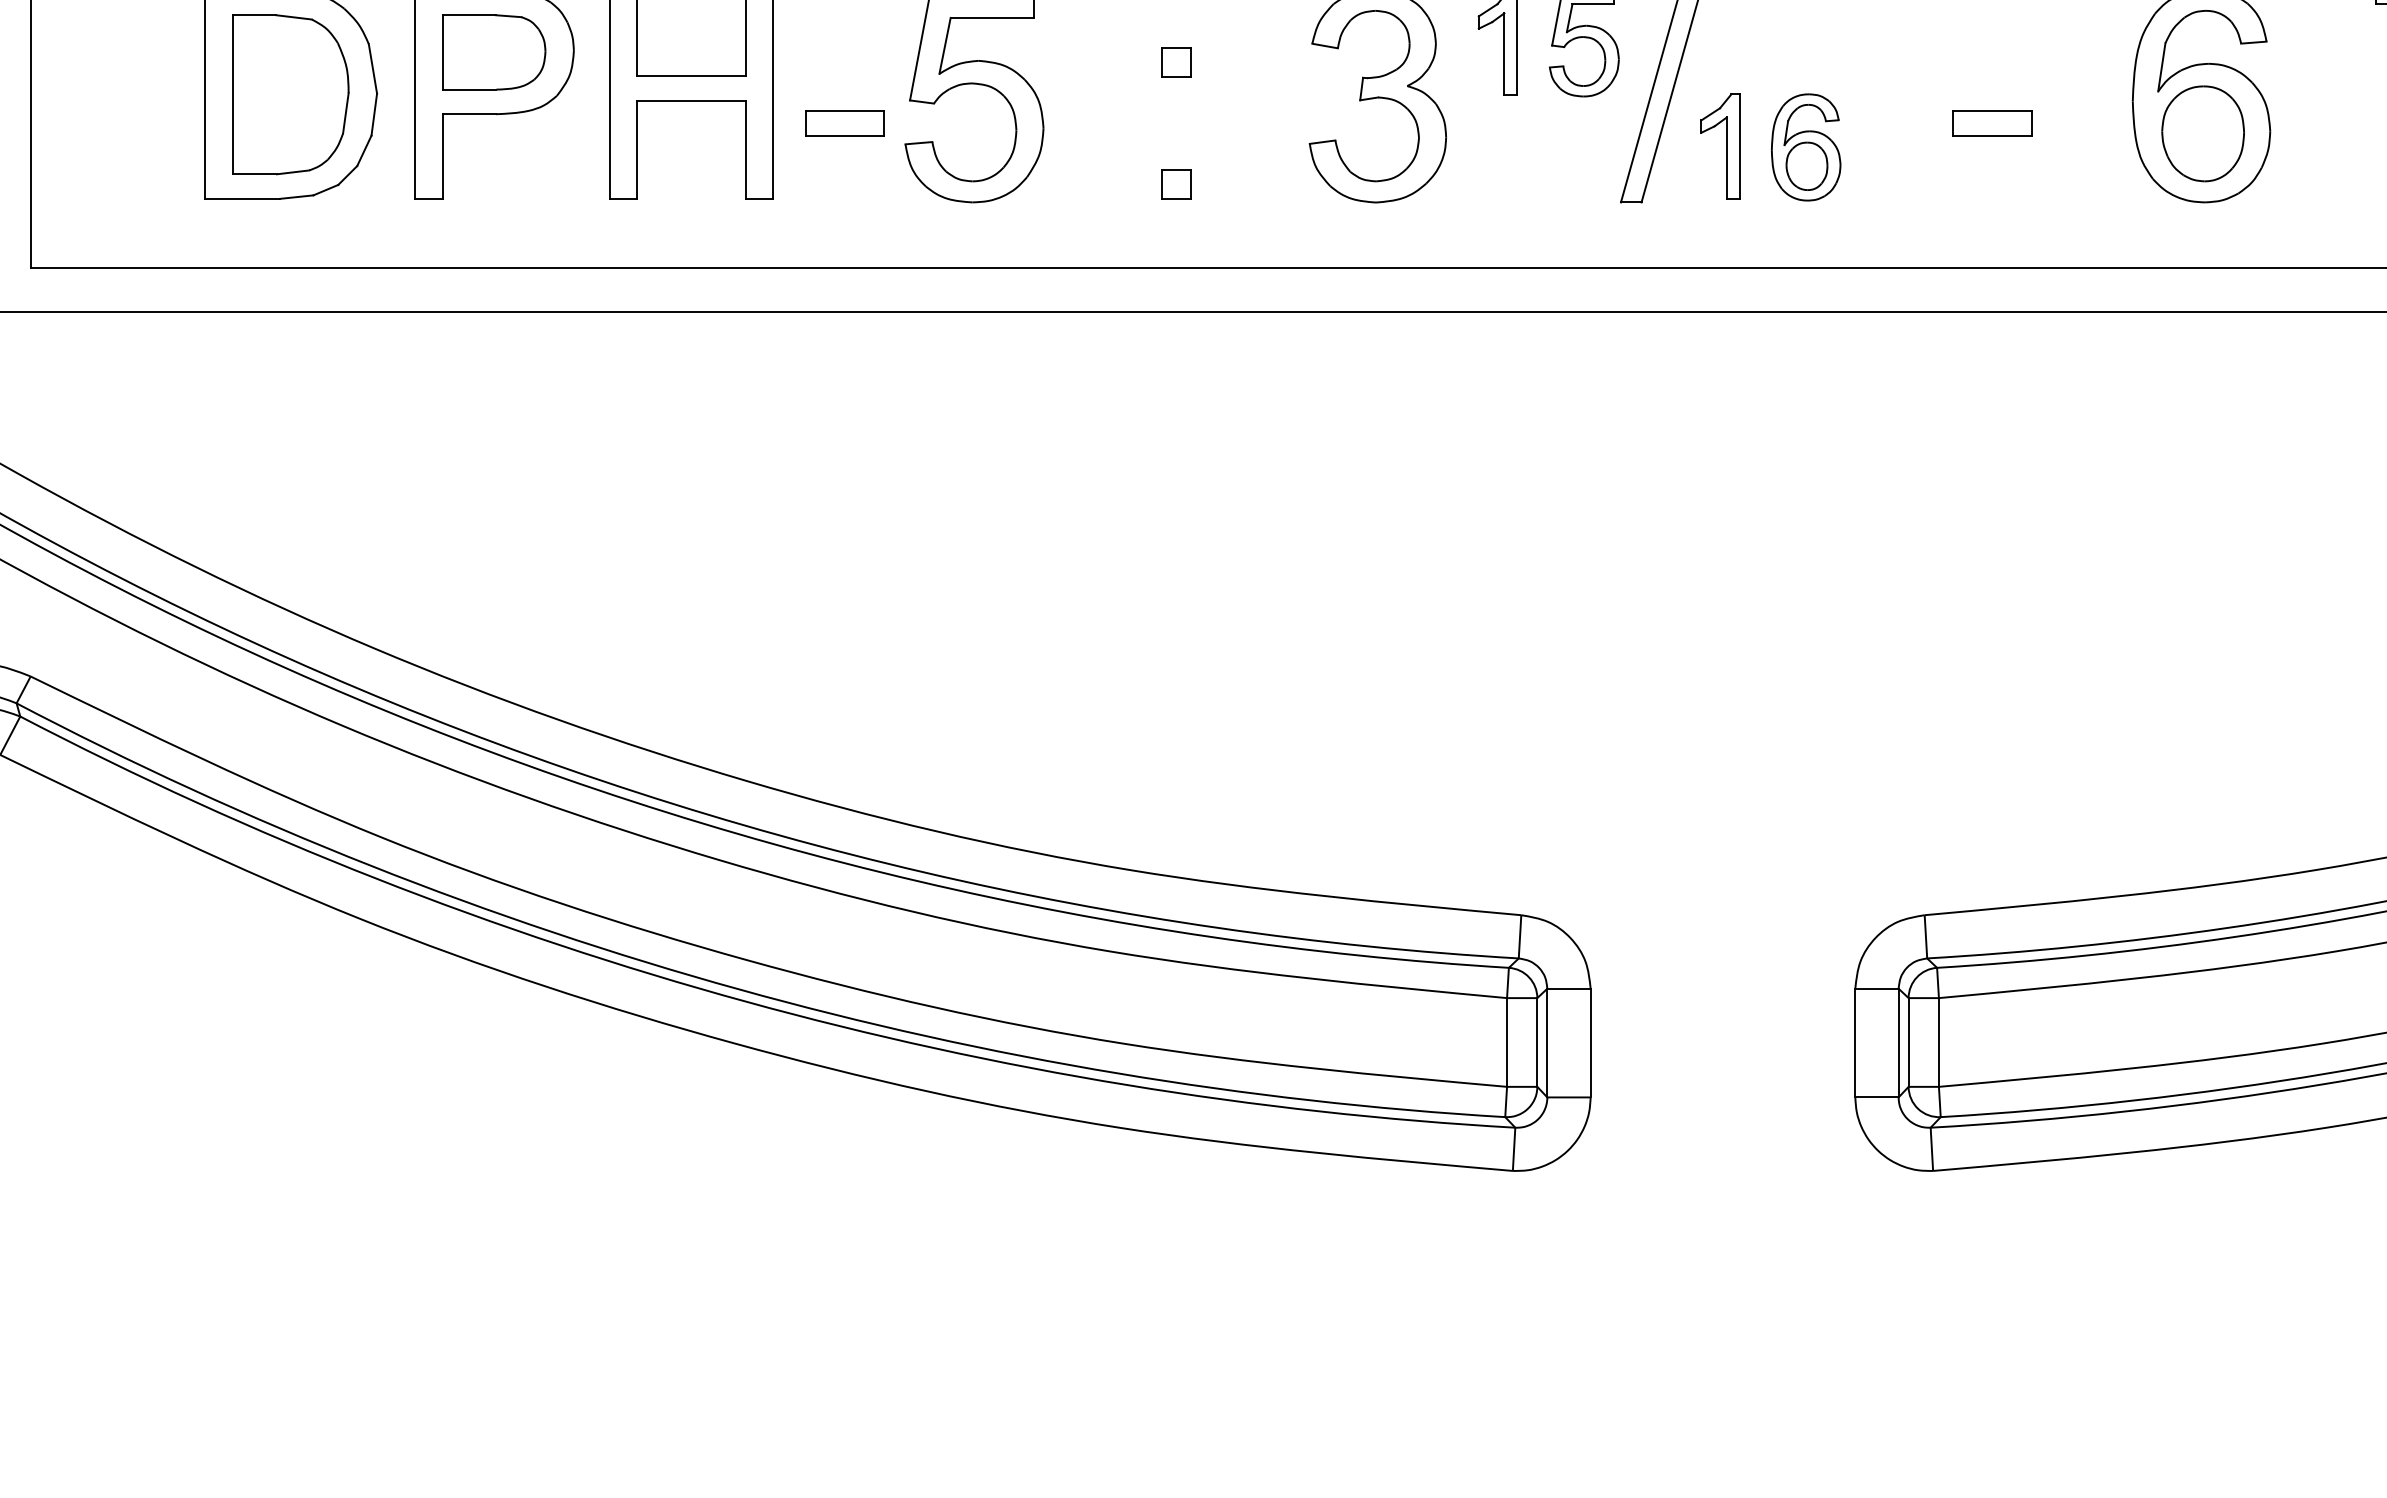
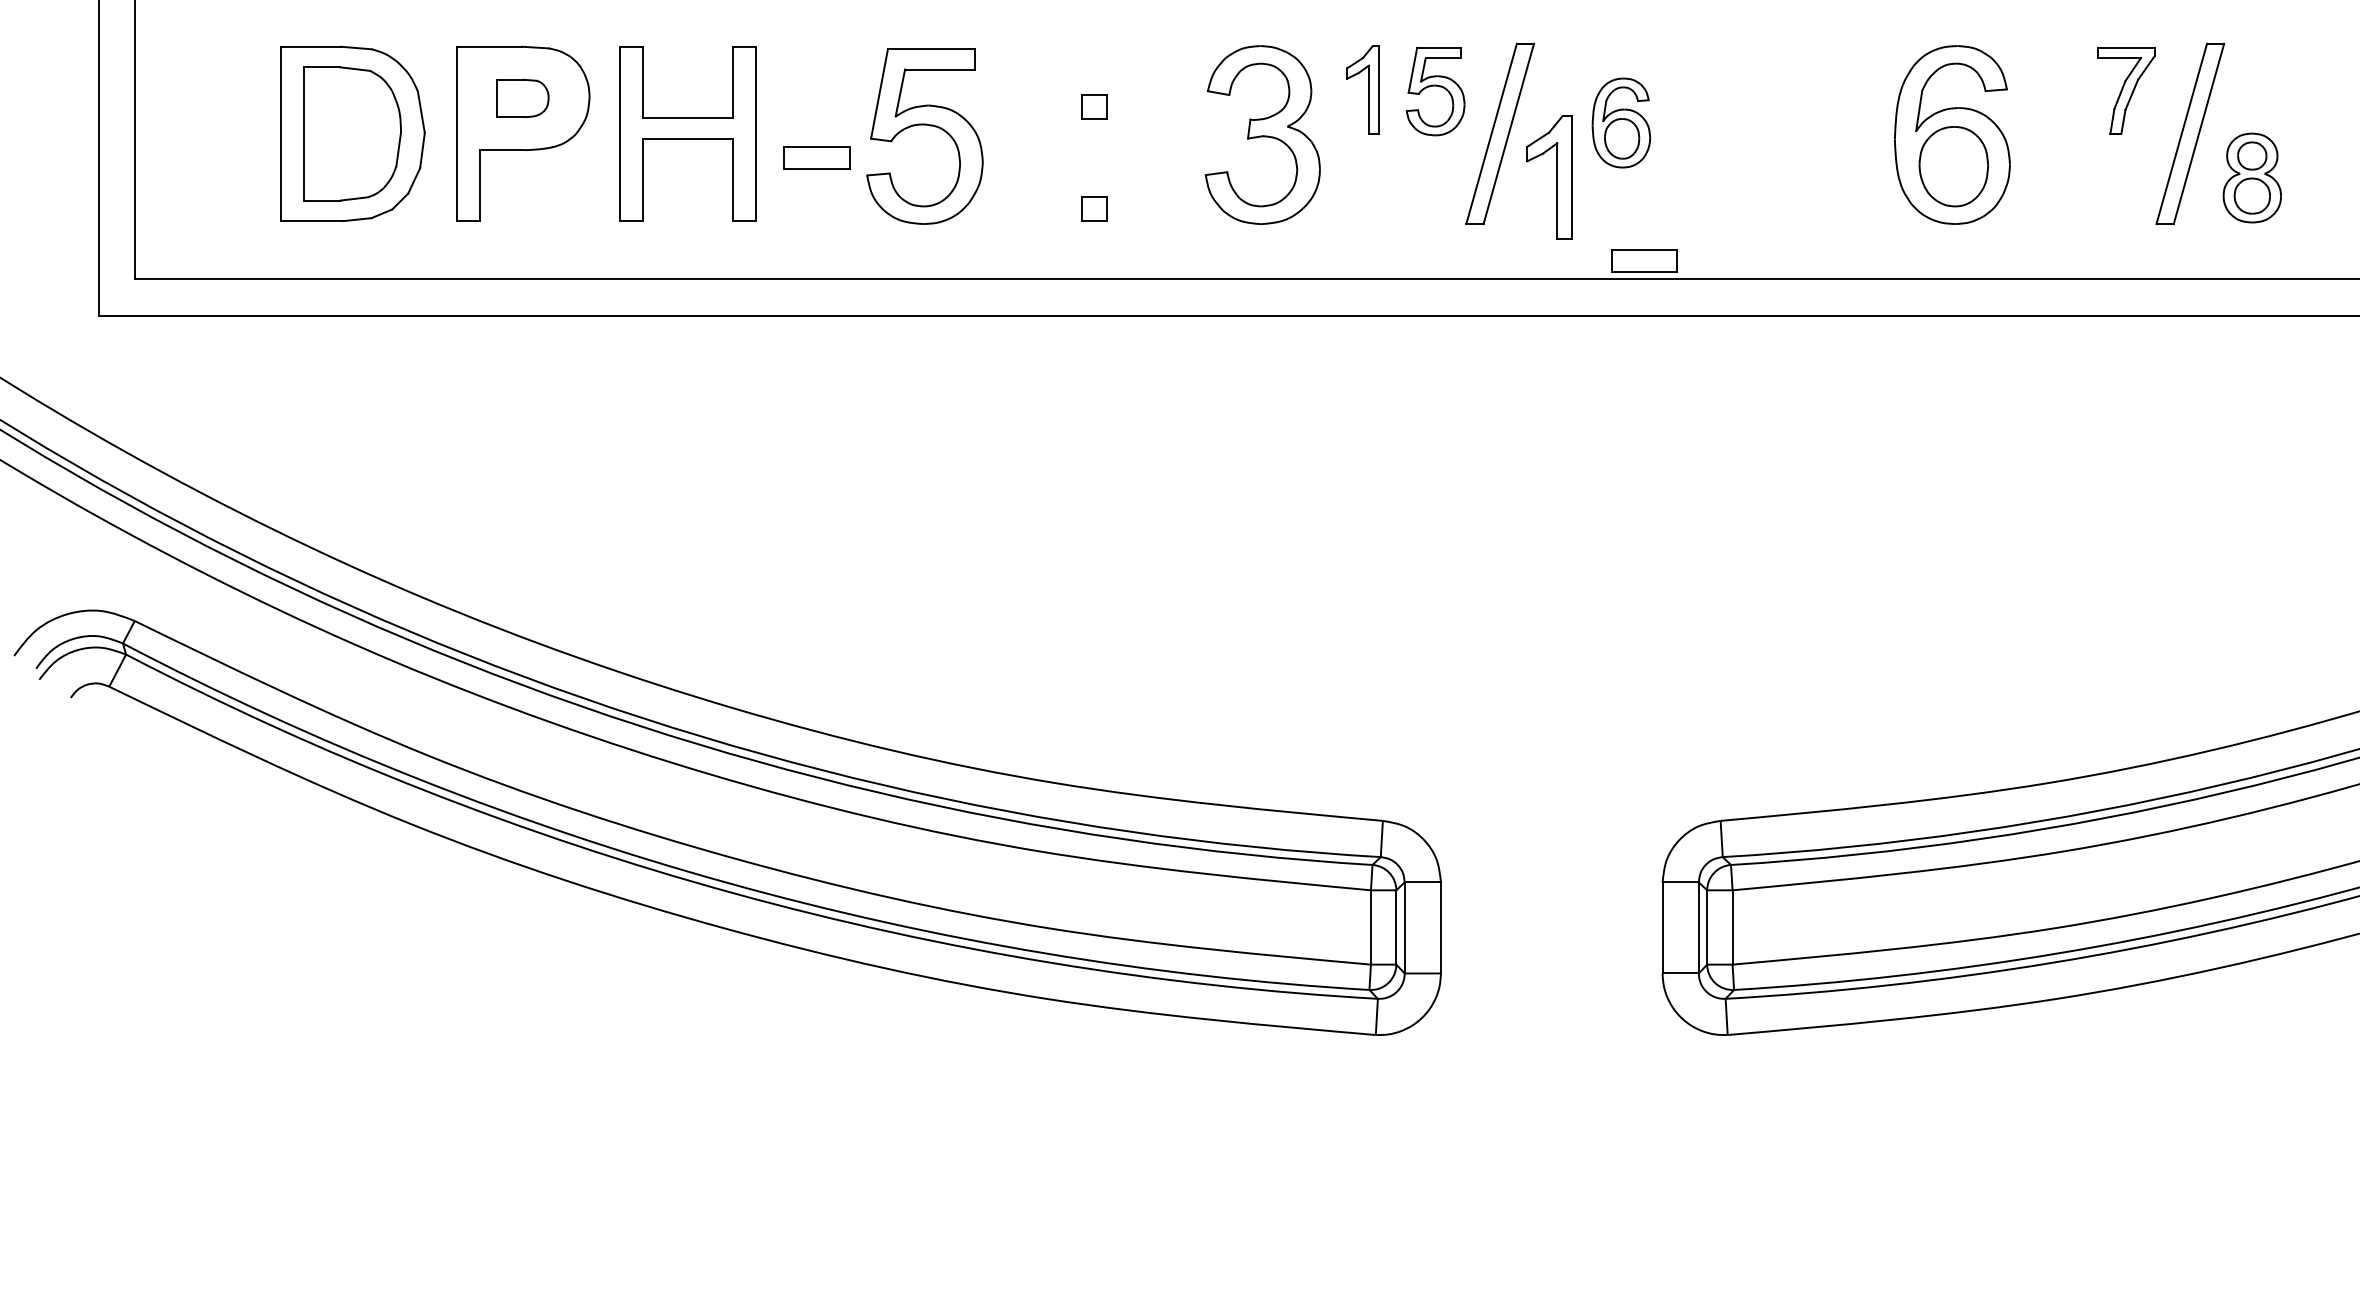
part: (493, 52) -> (522, 98), size x0.6
part: (1992, 122) -> (1644, 260), moved
part: (1720, 145) -> (1549, 176), size x1.4
part: (1806, 146) -> (1621, 122), moved

